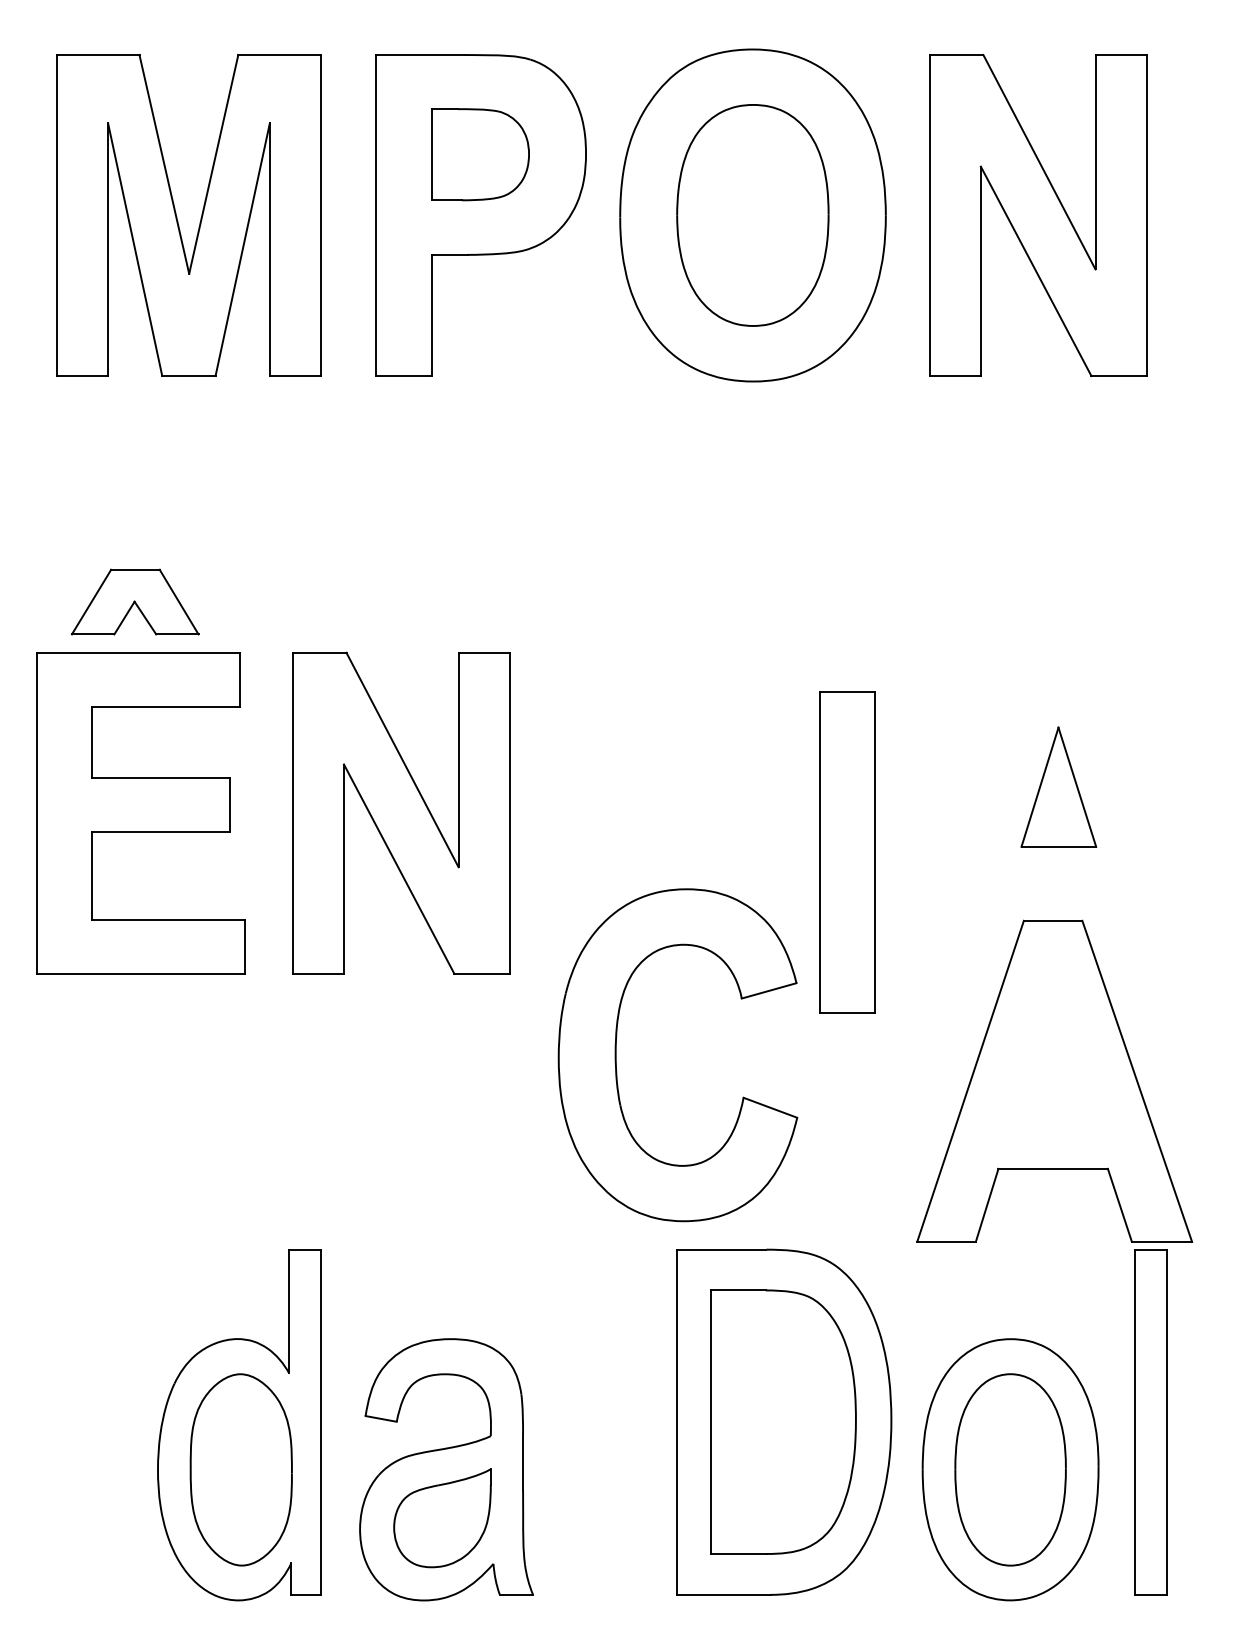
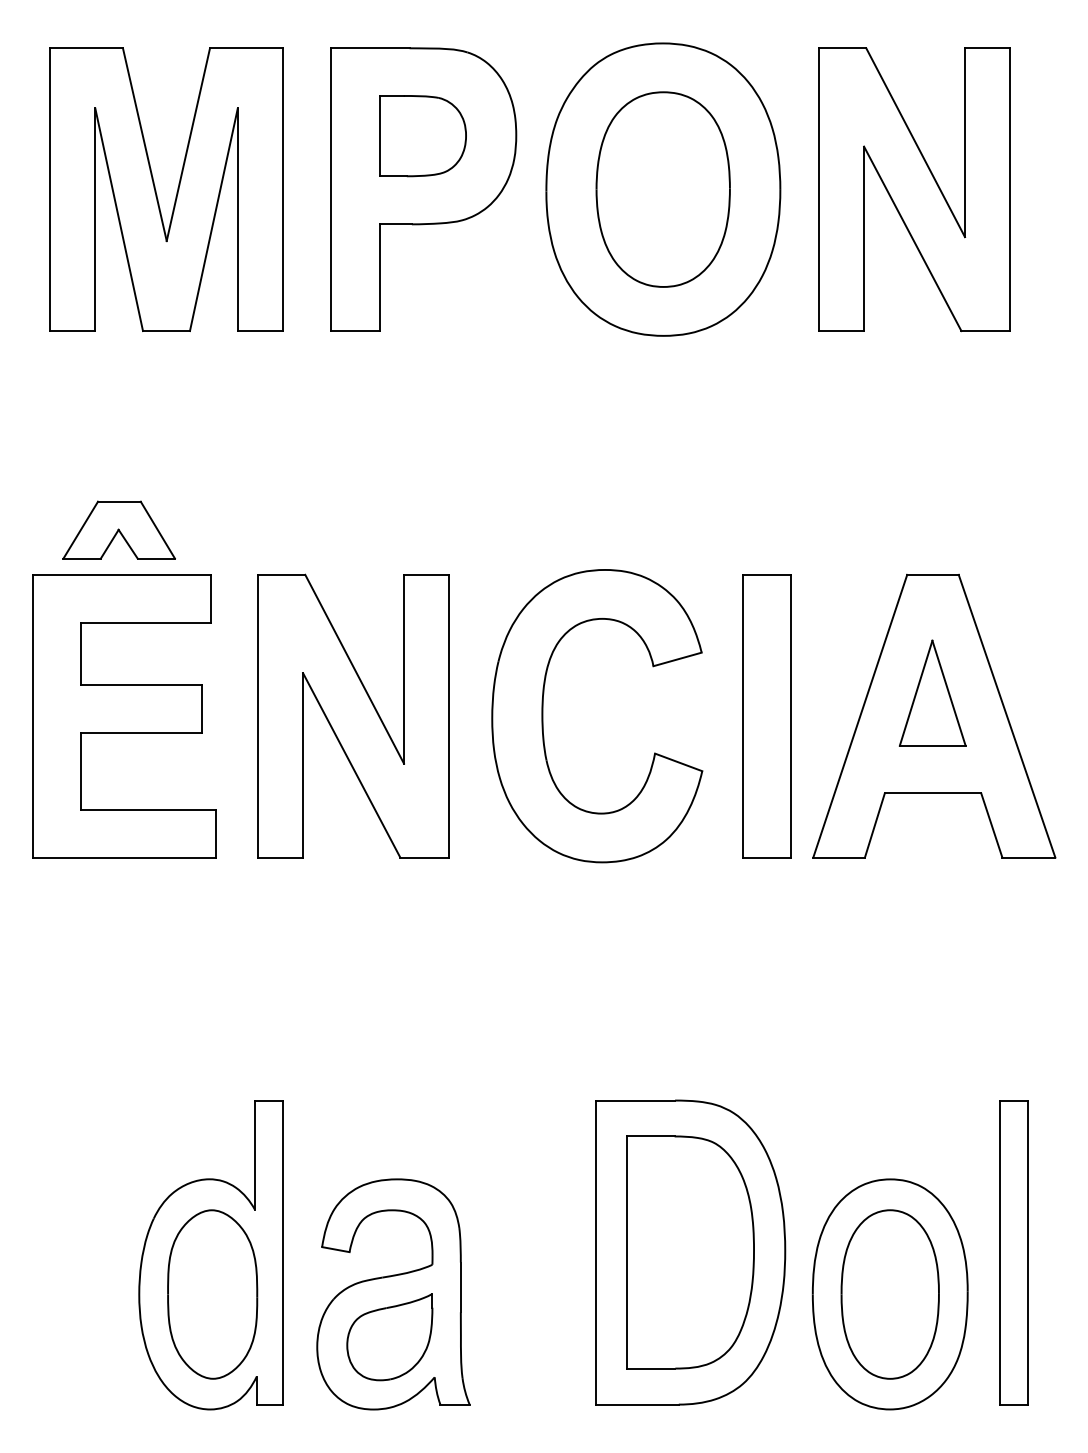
part: (847, 852) -> (766, 716), moved
part: (616, 1055) -> (543, 716), moved
part: (1054, 1080) -> (934, 715), moved

